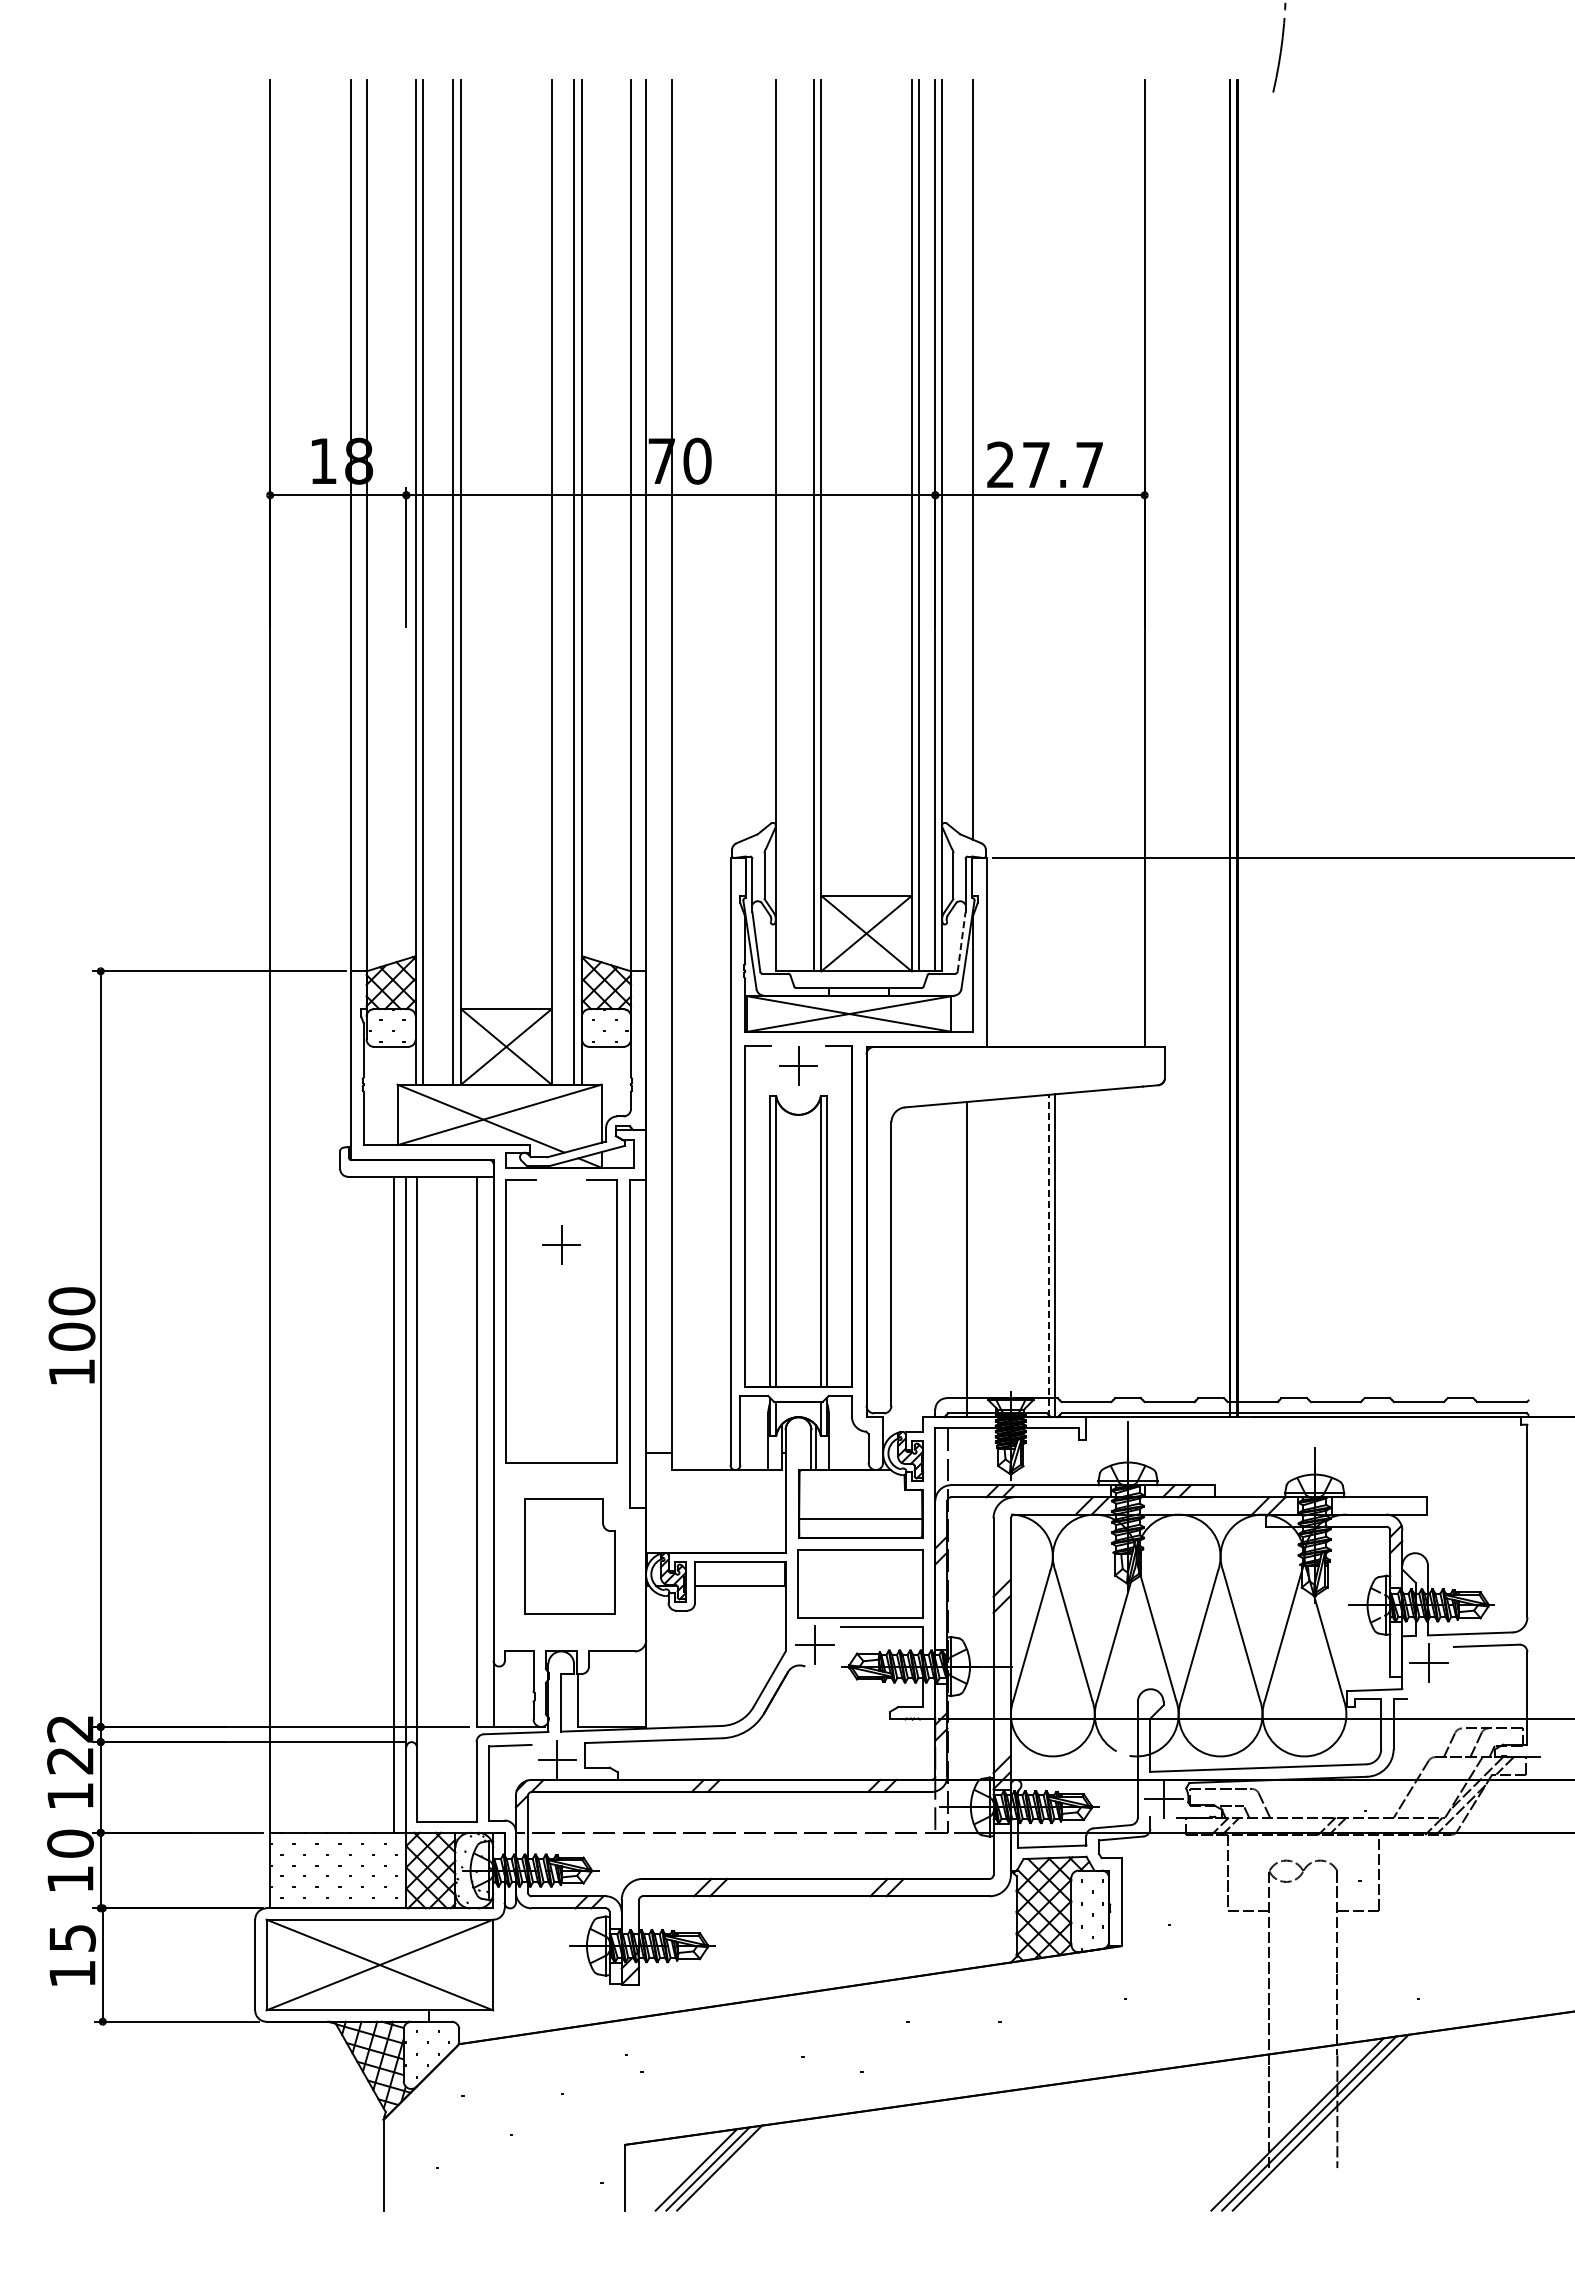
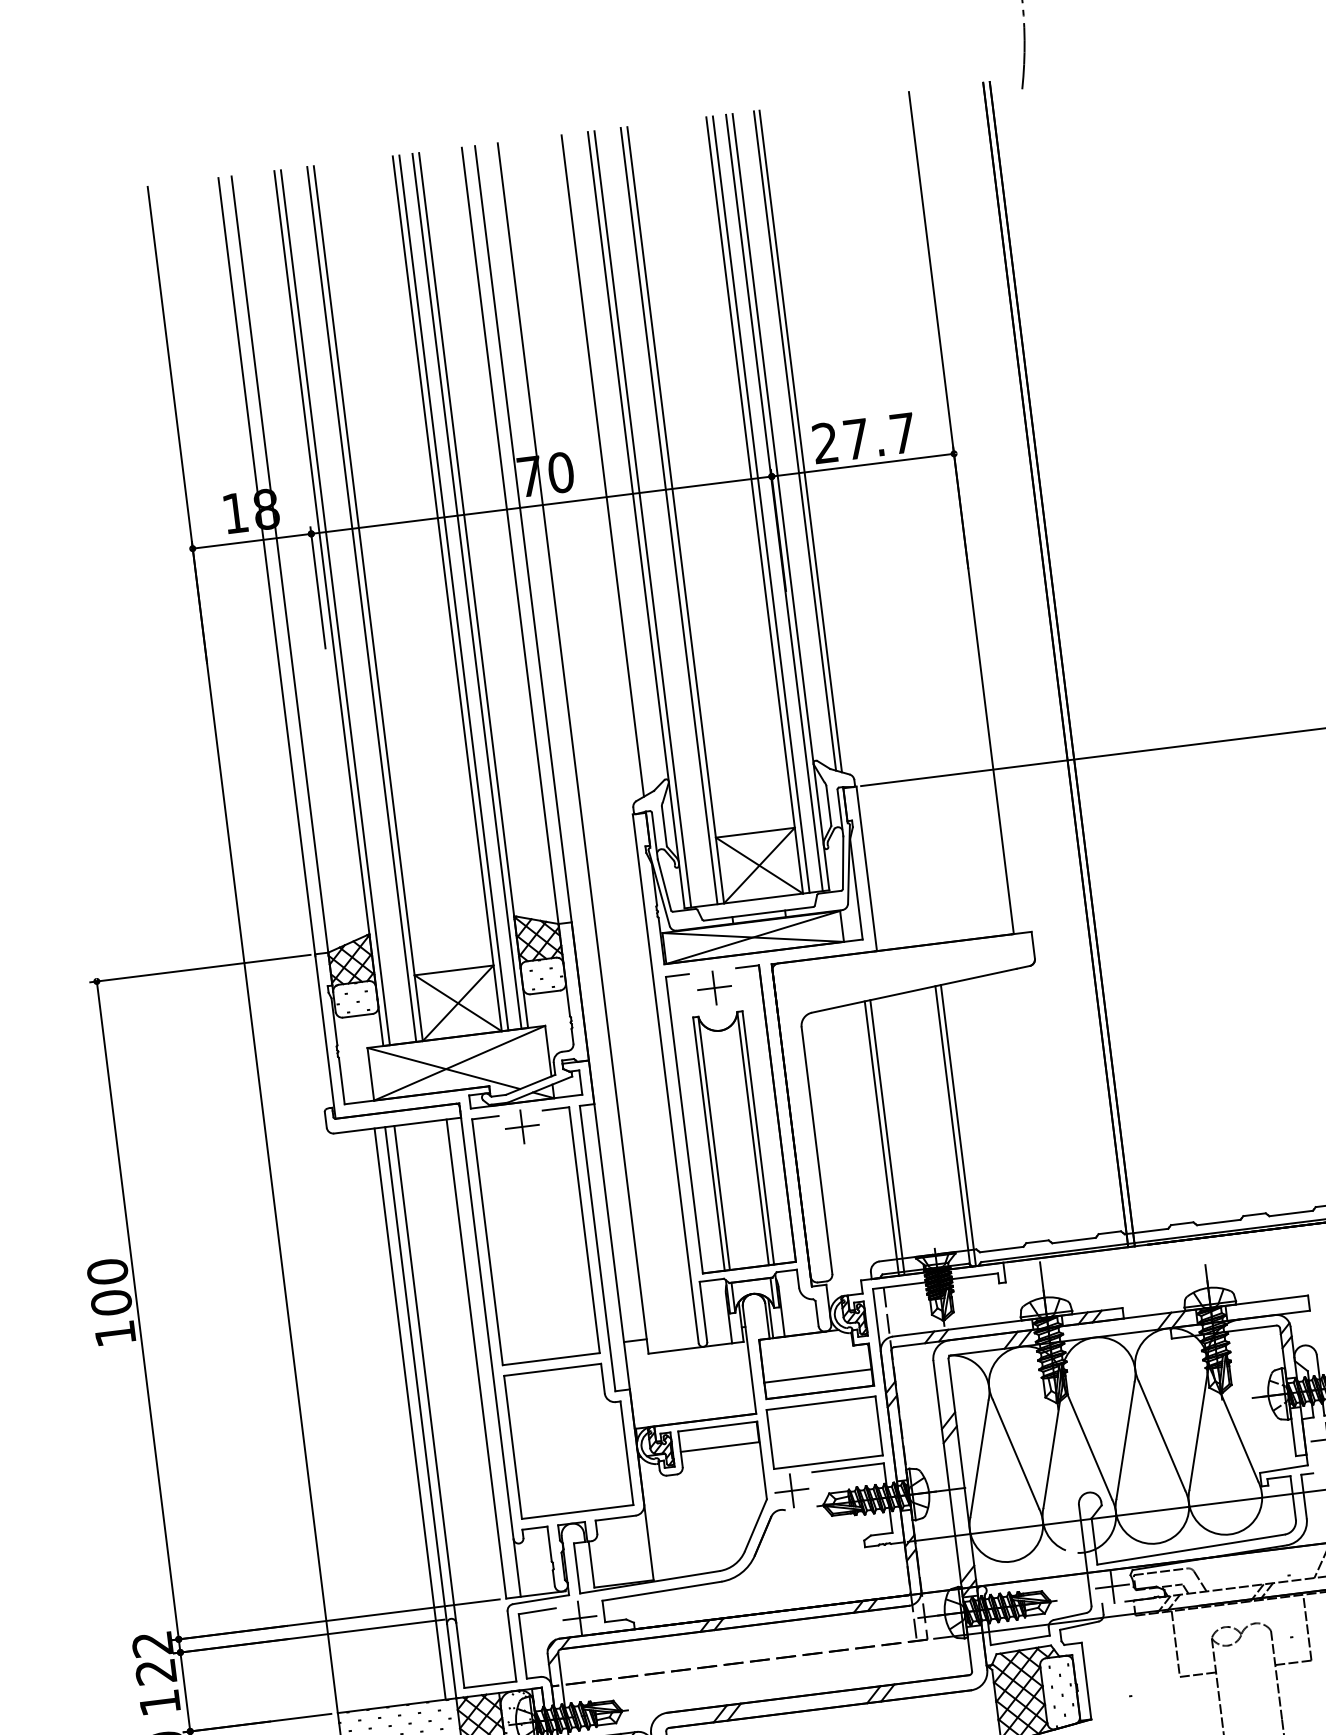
line: (966, 457) -> (794, 440), added
line: (745, 459) -> (602, 465), added
line: (783, 525) -> (642, 519), added
line: (559, 581) -> (453, 592), added
line: (961, 942) -> (843, 863), dashed -> solid
part: (561, 1244) -> (522, 1126), moved
line: (1048, 1255) -> (952, 1126), dashed -> solid
line: (972, 1259) -> (887, 1137), added
part: (569, 1556) -> (568, 1440), size x1.43

